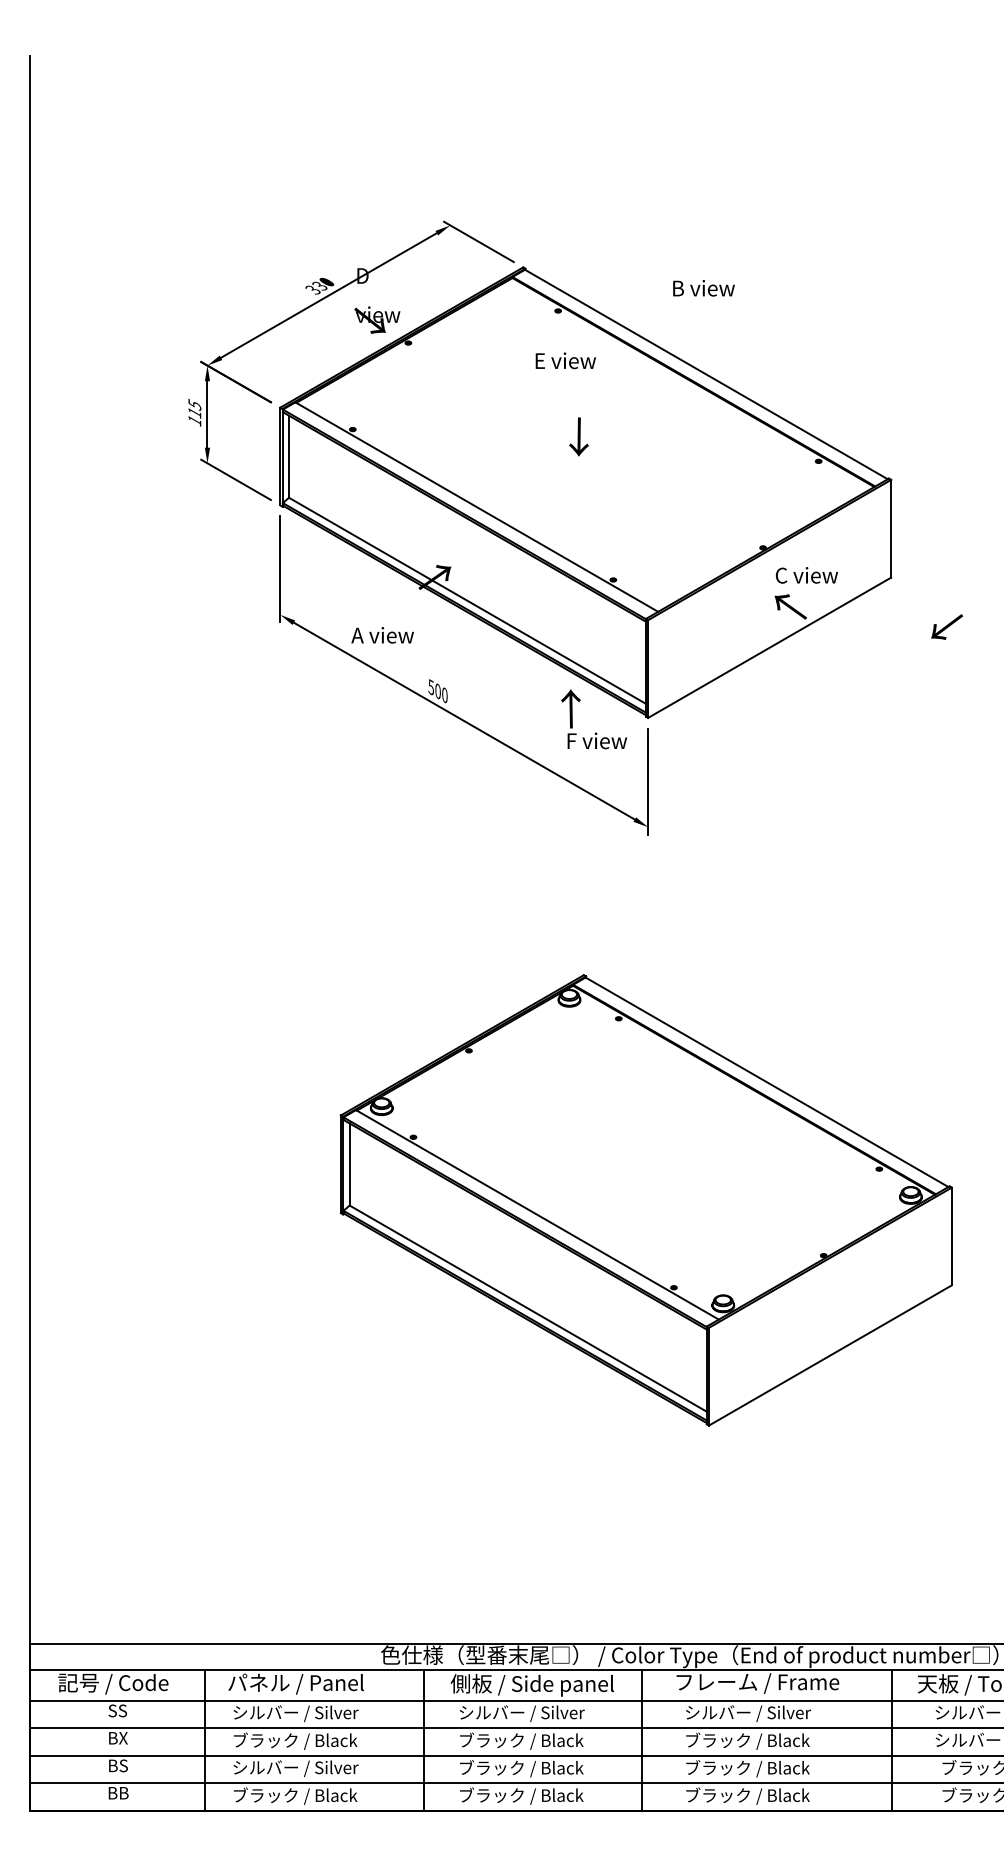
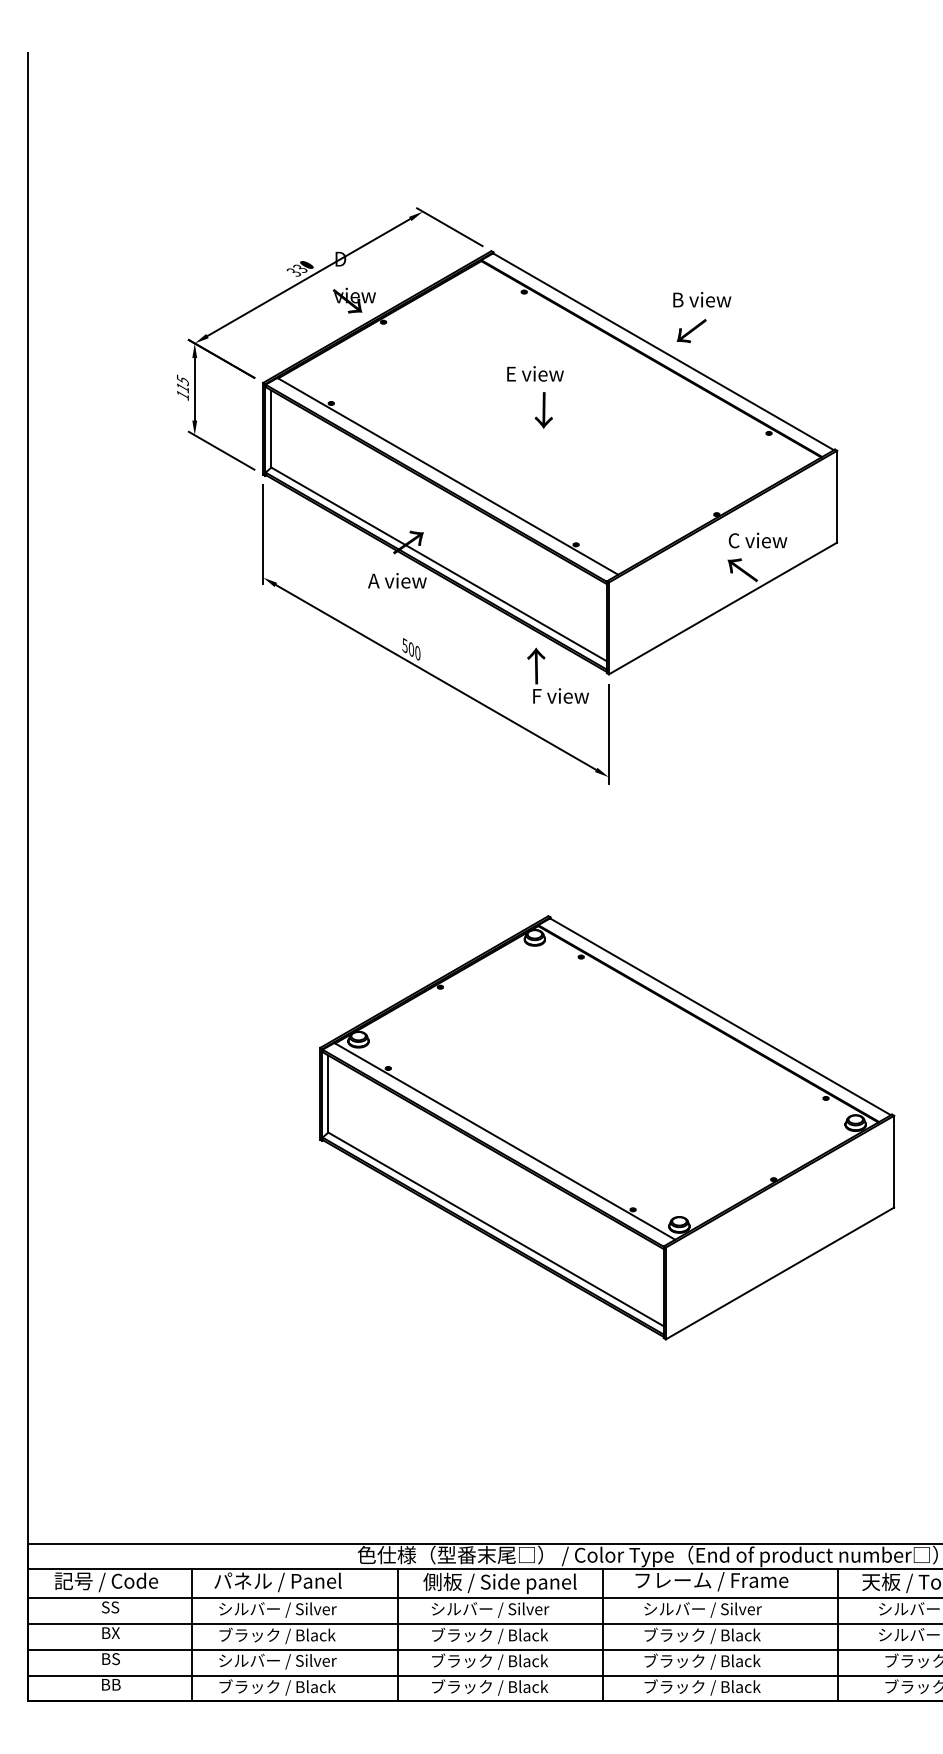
text: (704, 288) -> (702, 299), moved
text: (565, 360) -> (535, 373), moved
text: (946, 627) -> (691, 331), moved
text: (382, 634) -> (397, 580), moved

